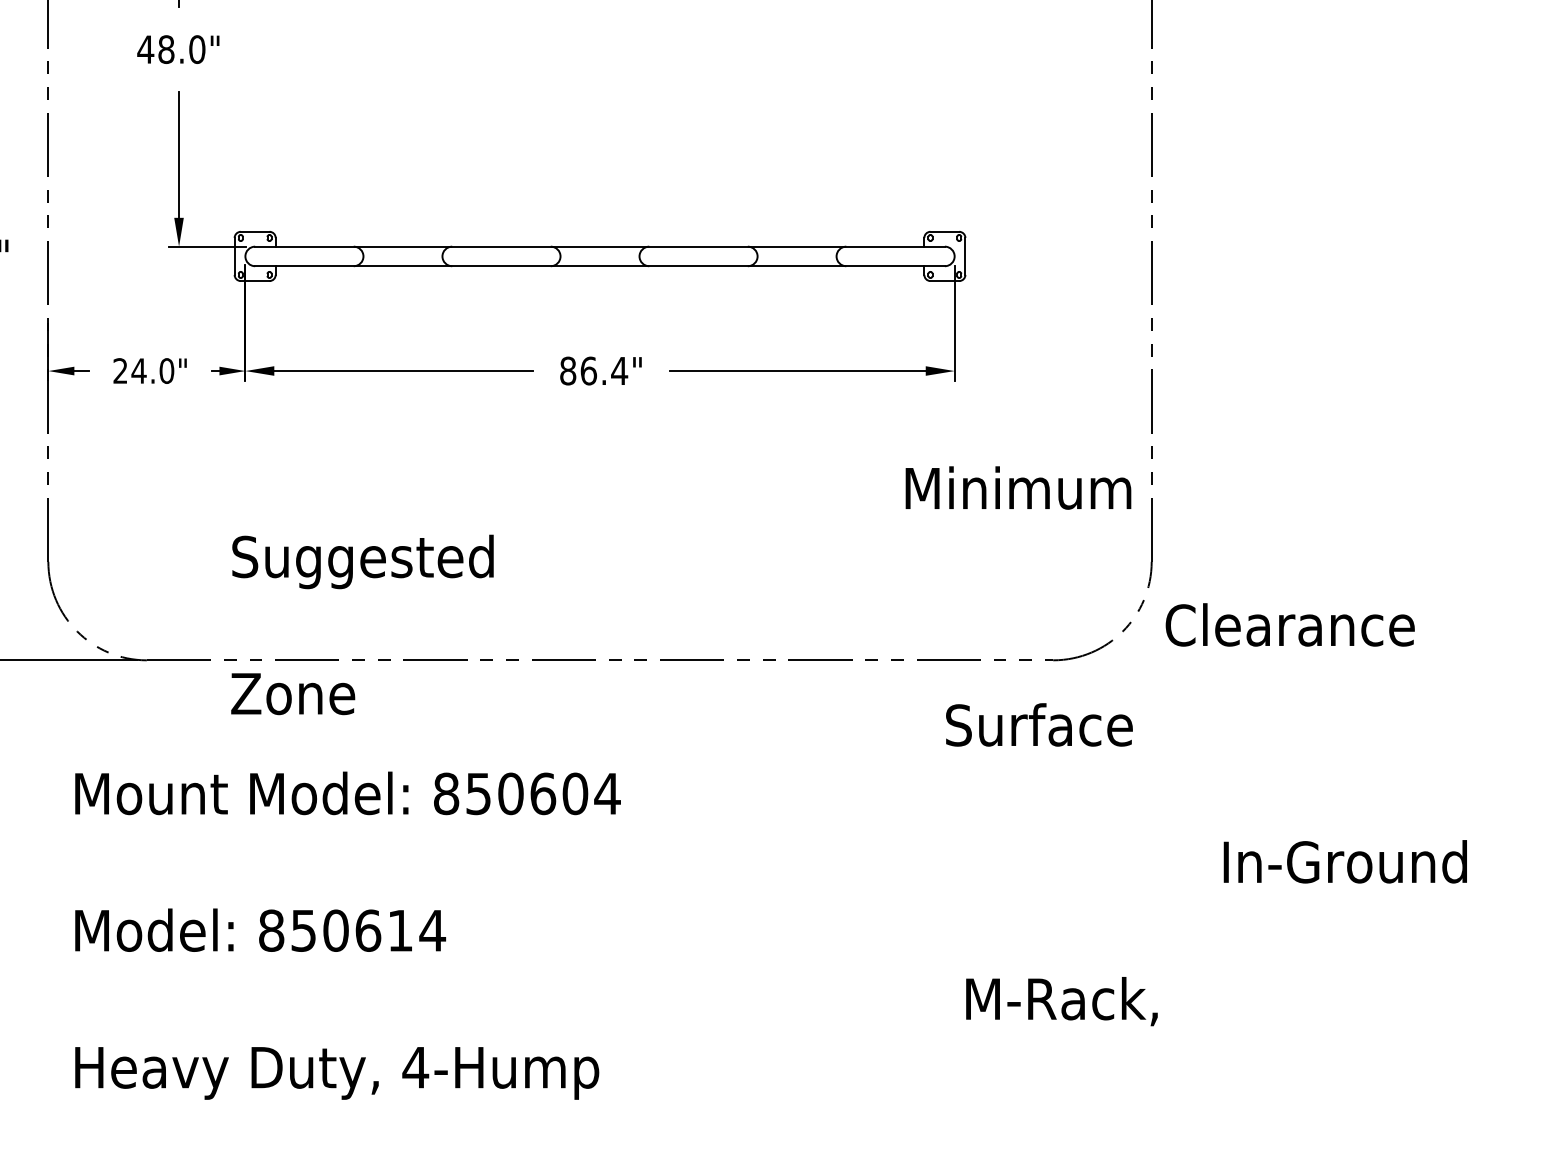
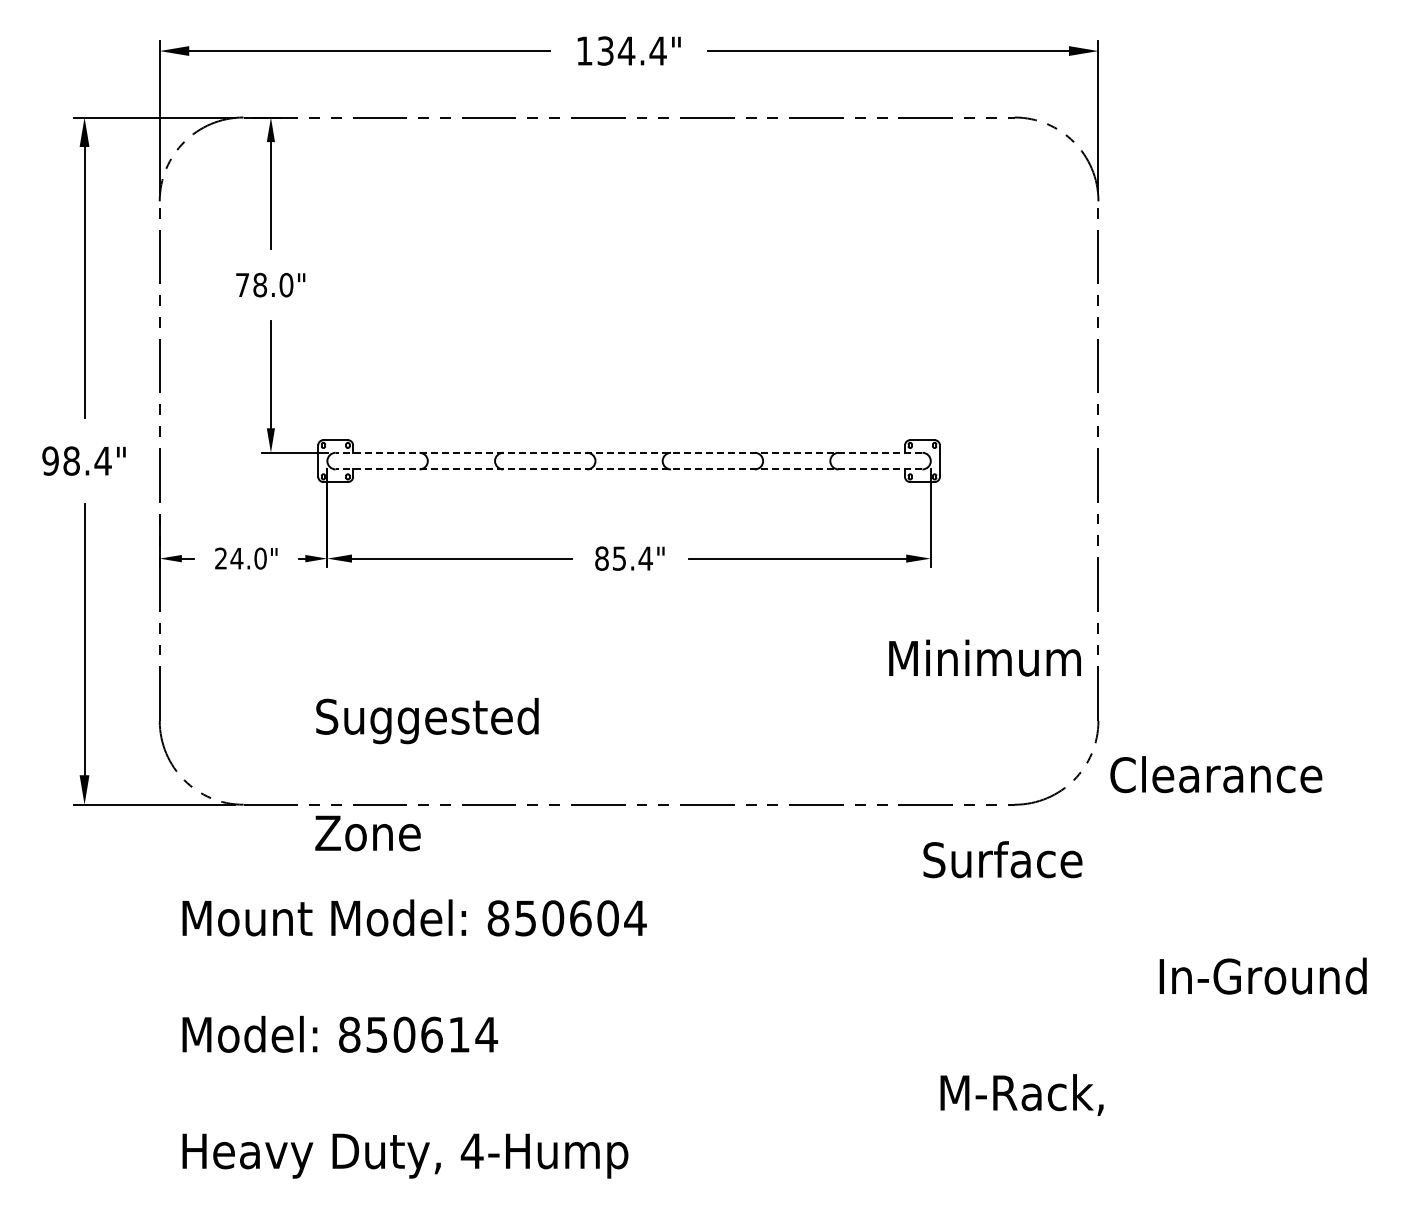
text: (145, 48) -> (242, 284), 48.0" -> 78.0"
line: (599, 246) -> (628, 452), solid -> dashed
line: (599, 266) -> (628, 469), solid -> dashed
text: (588, 370) -> (619, 558), 86.4" -> 85.4"

